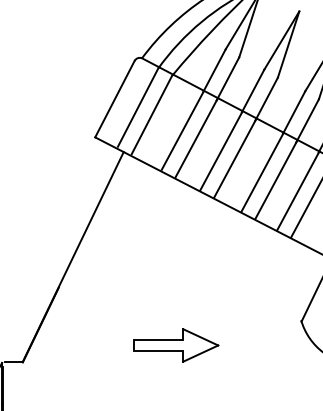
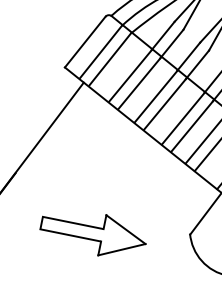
part: (176, 345) -> (94, 233), size x1.67

